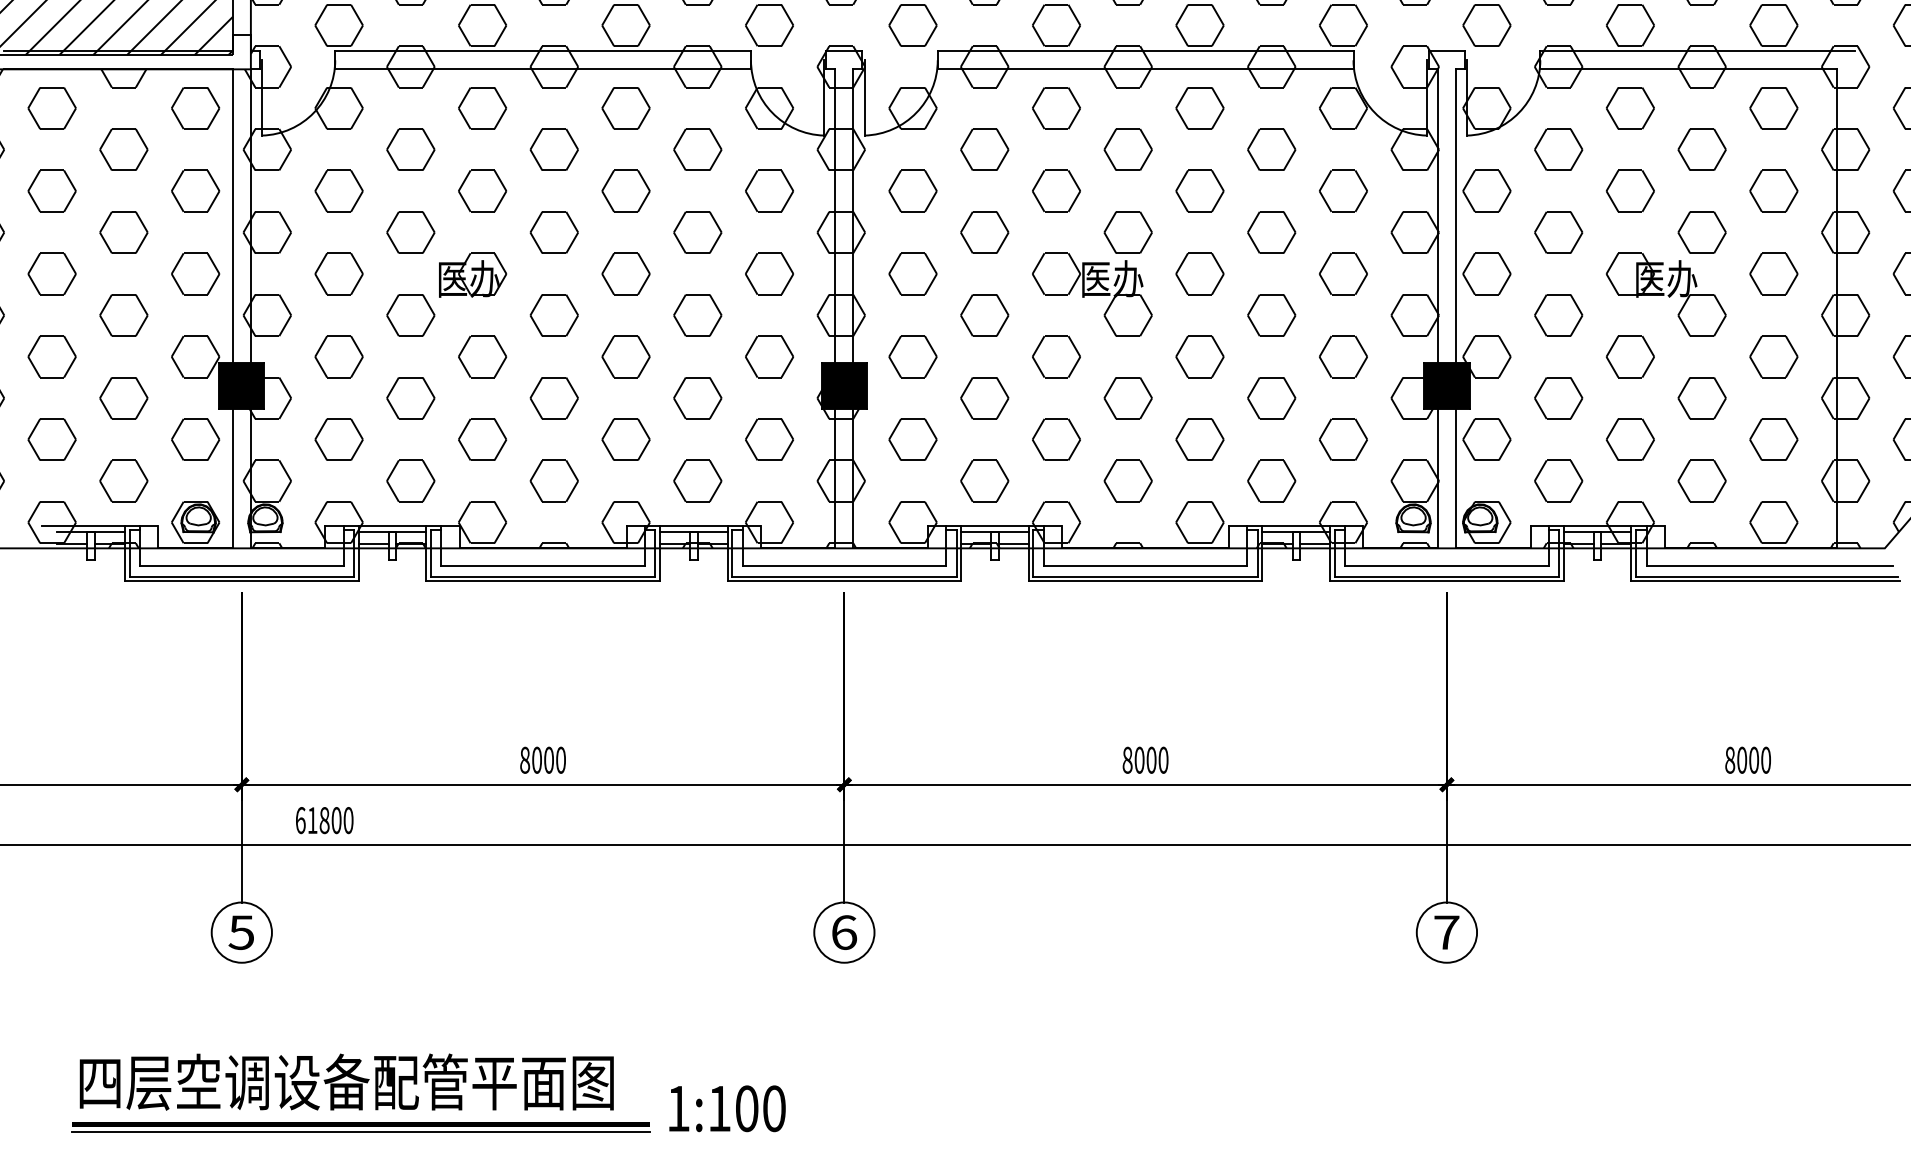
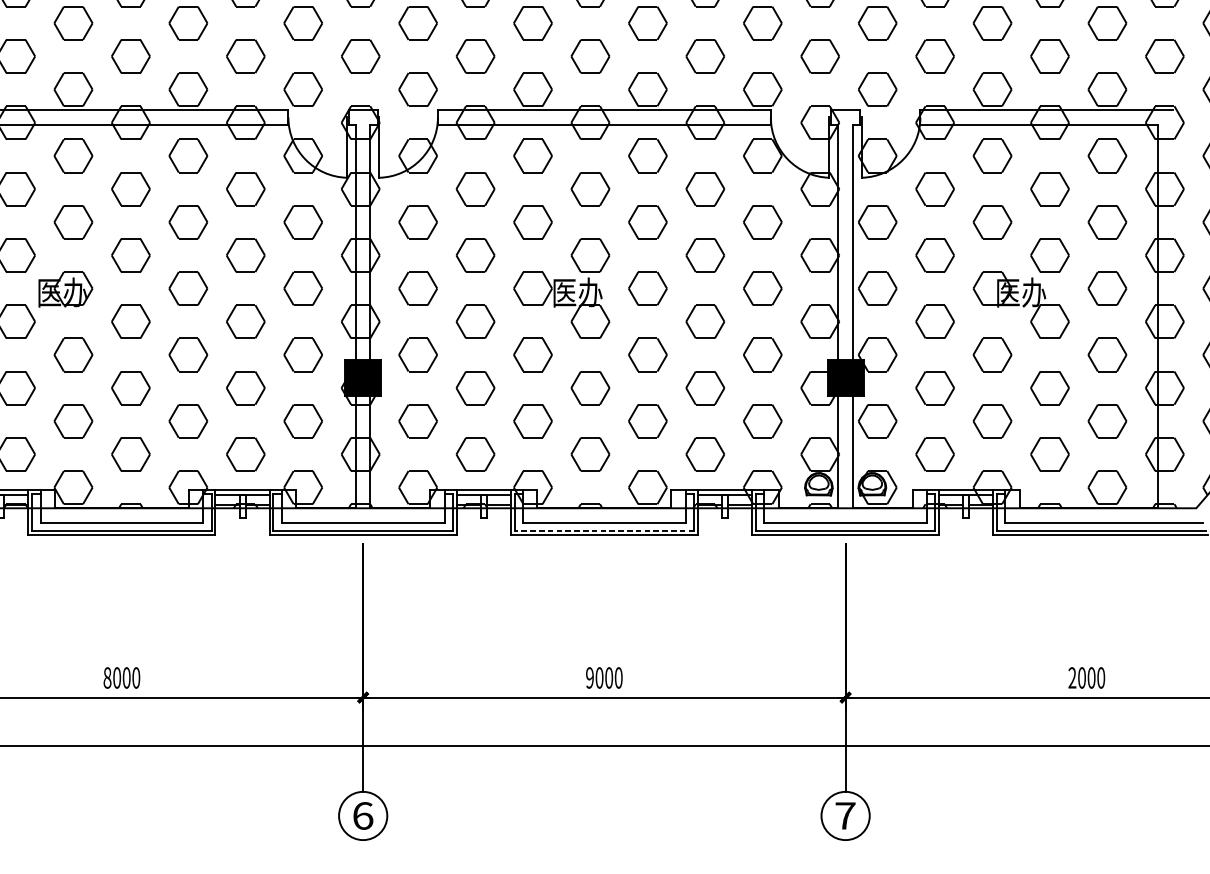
line: (1145, 576) -> (604, 530), solid -> dashed
text: (1127, 759) -> (589, 677), 8000 -> 9000
text: (1730, 759) -> (1072, 677), 8000 -> 2000

